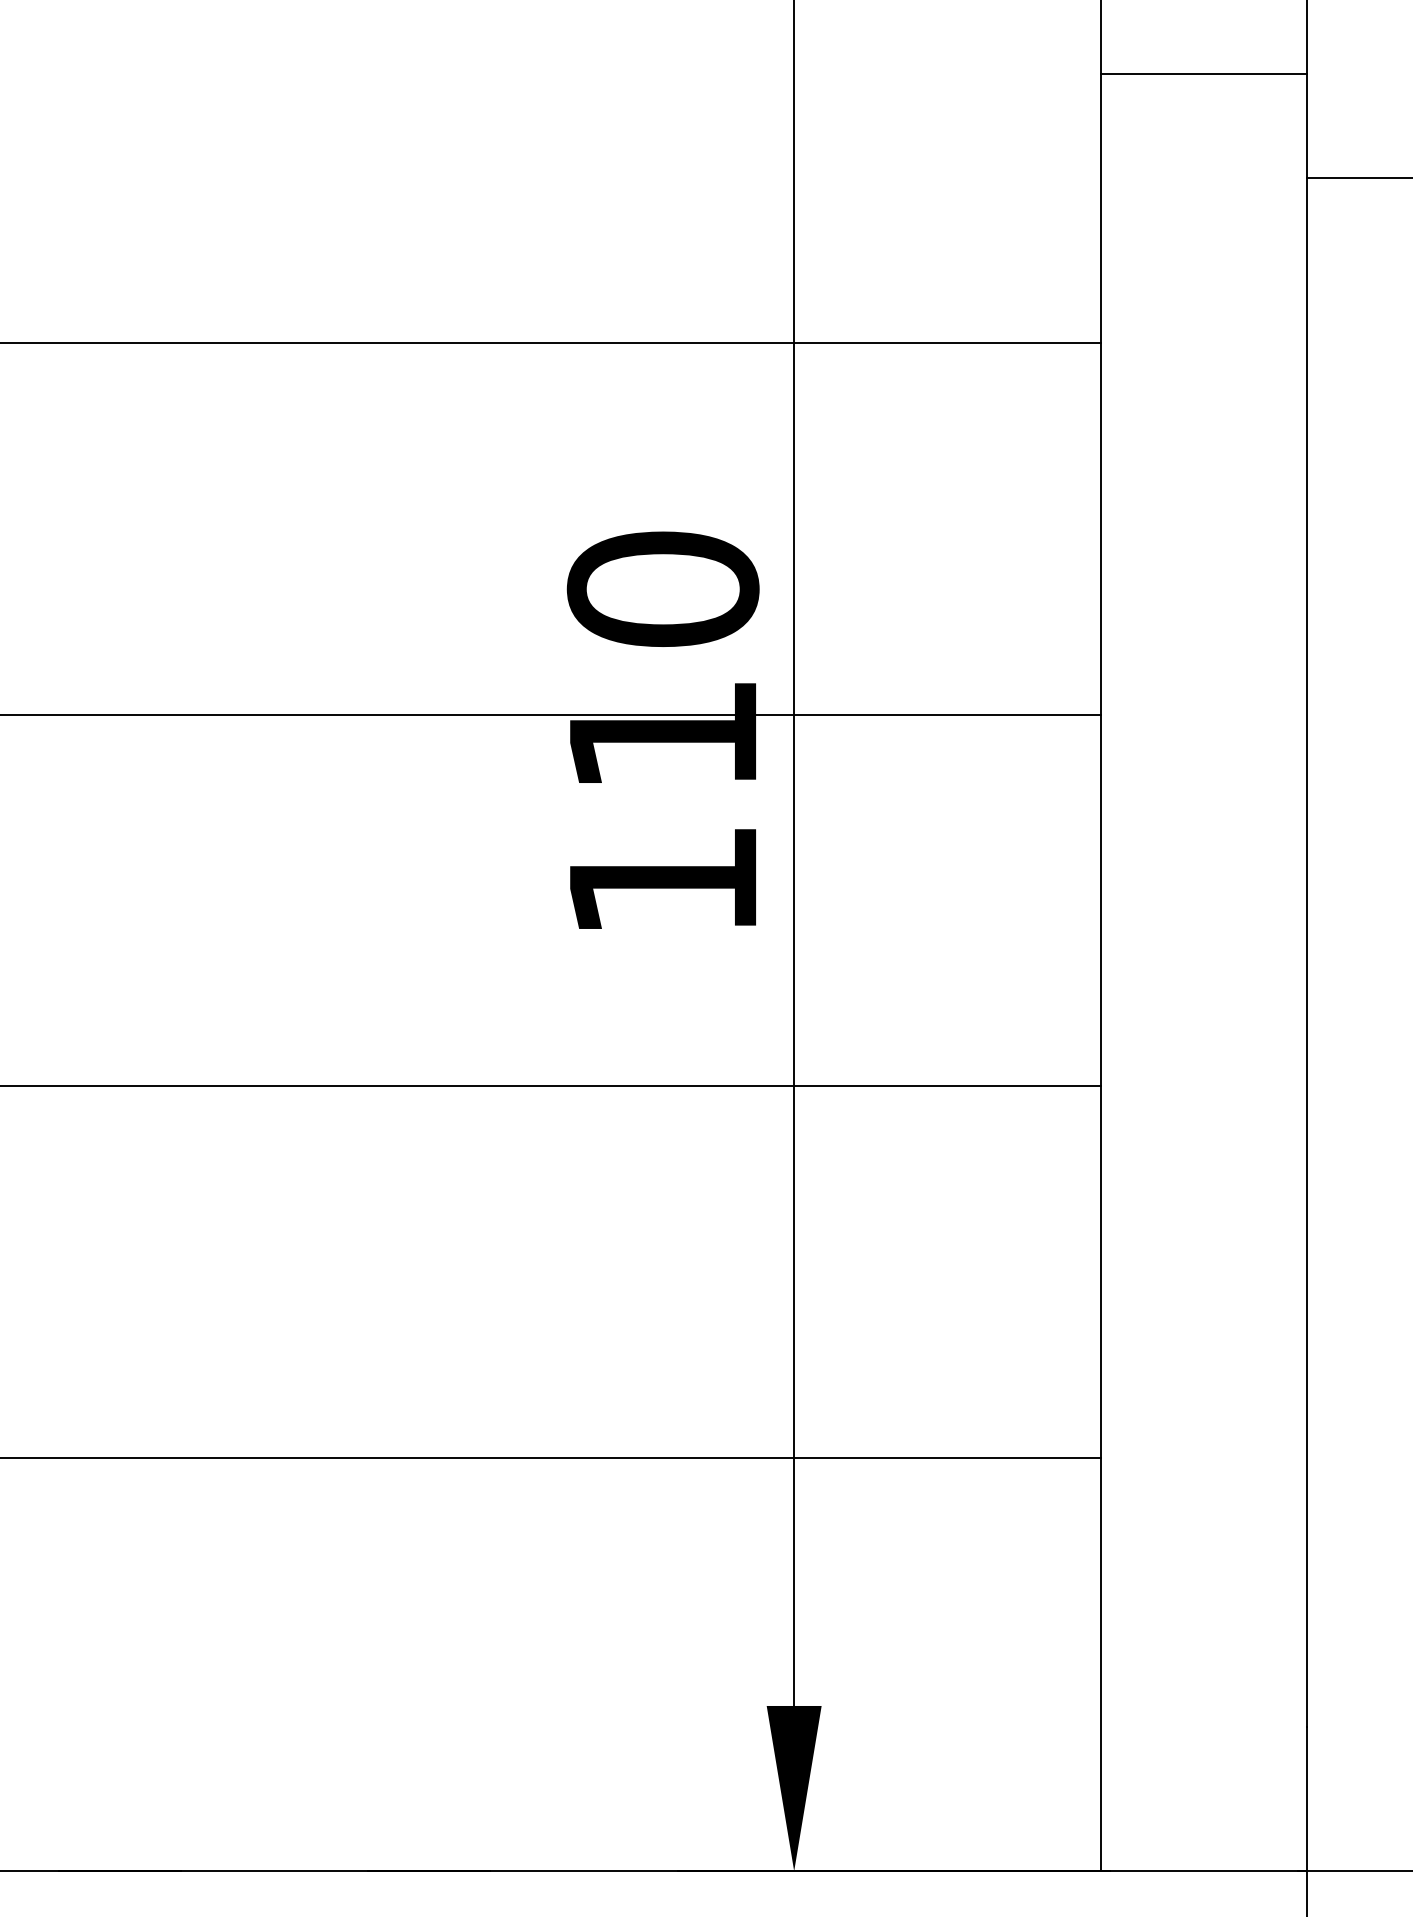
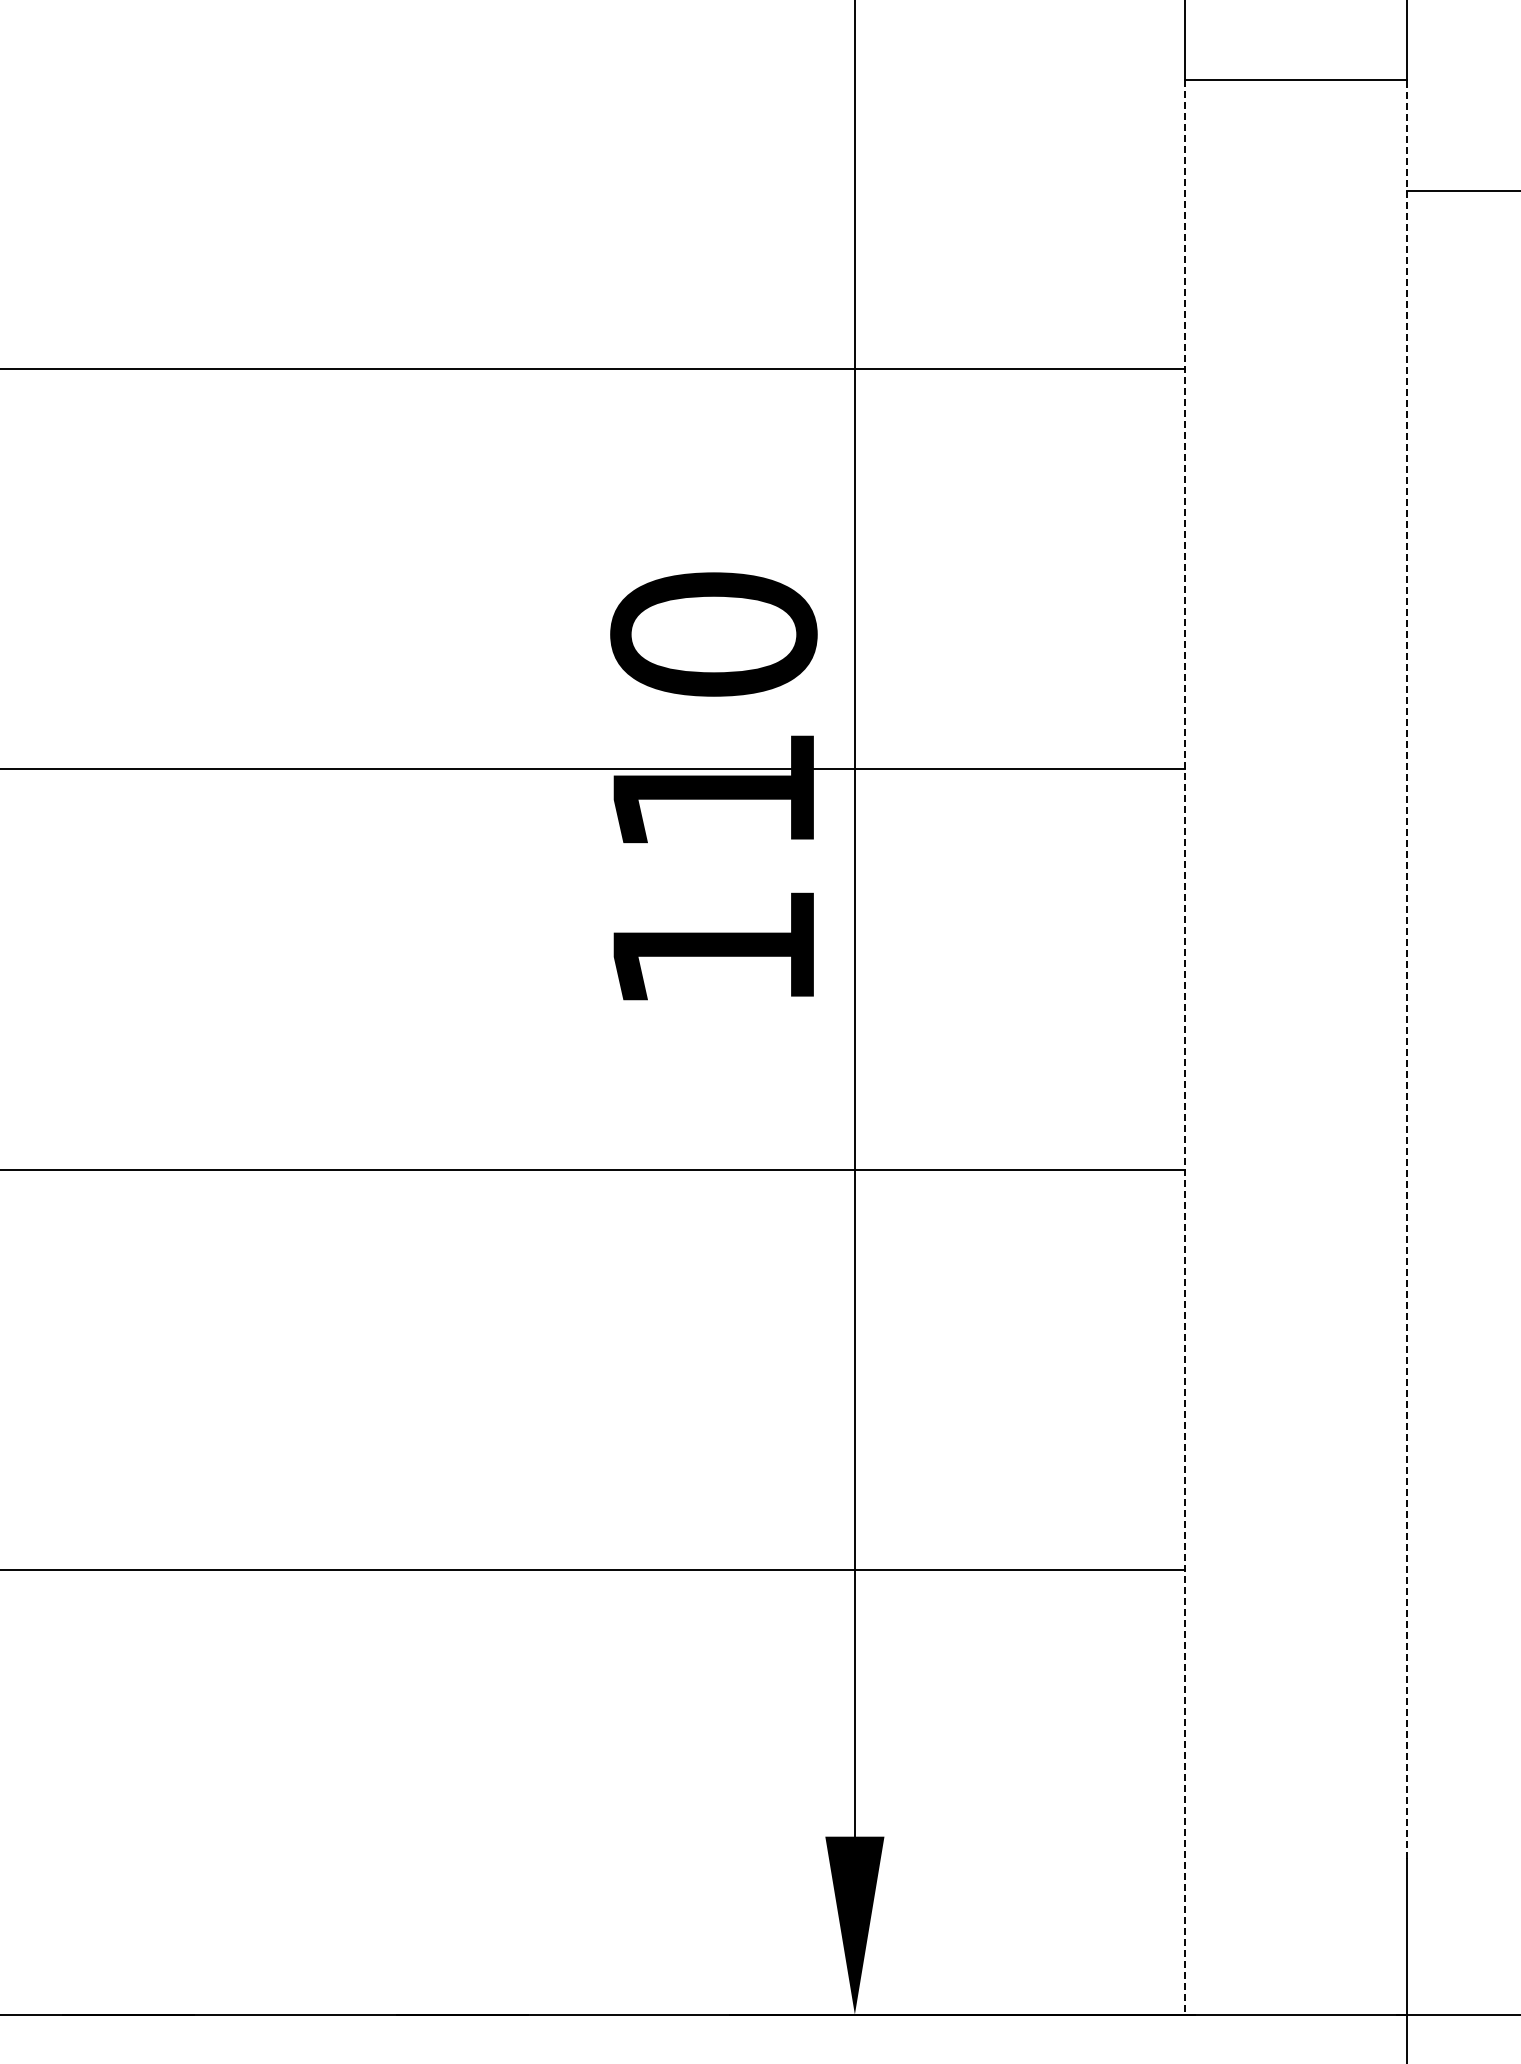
line: (1307, 900) -> (1407, 969), solid -> dashed
line: (1100, 972) -> (1184, 1047), solid -> dashed

